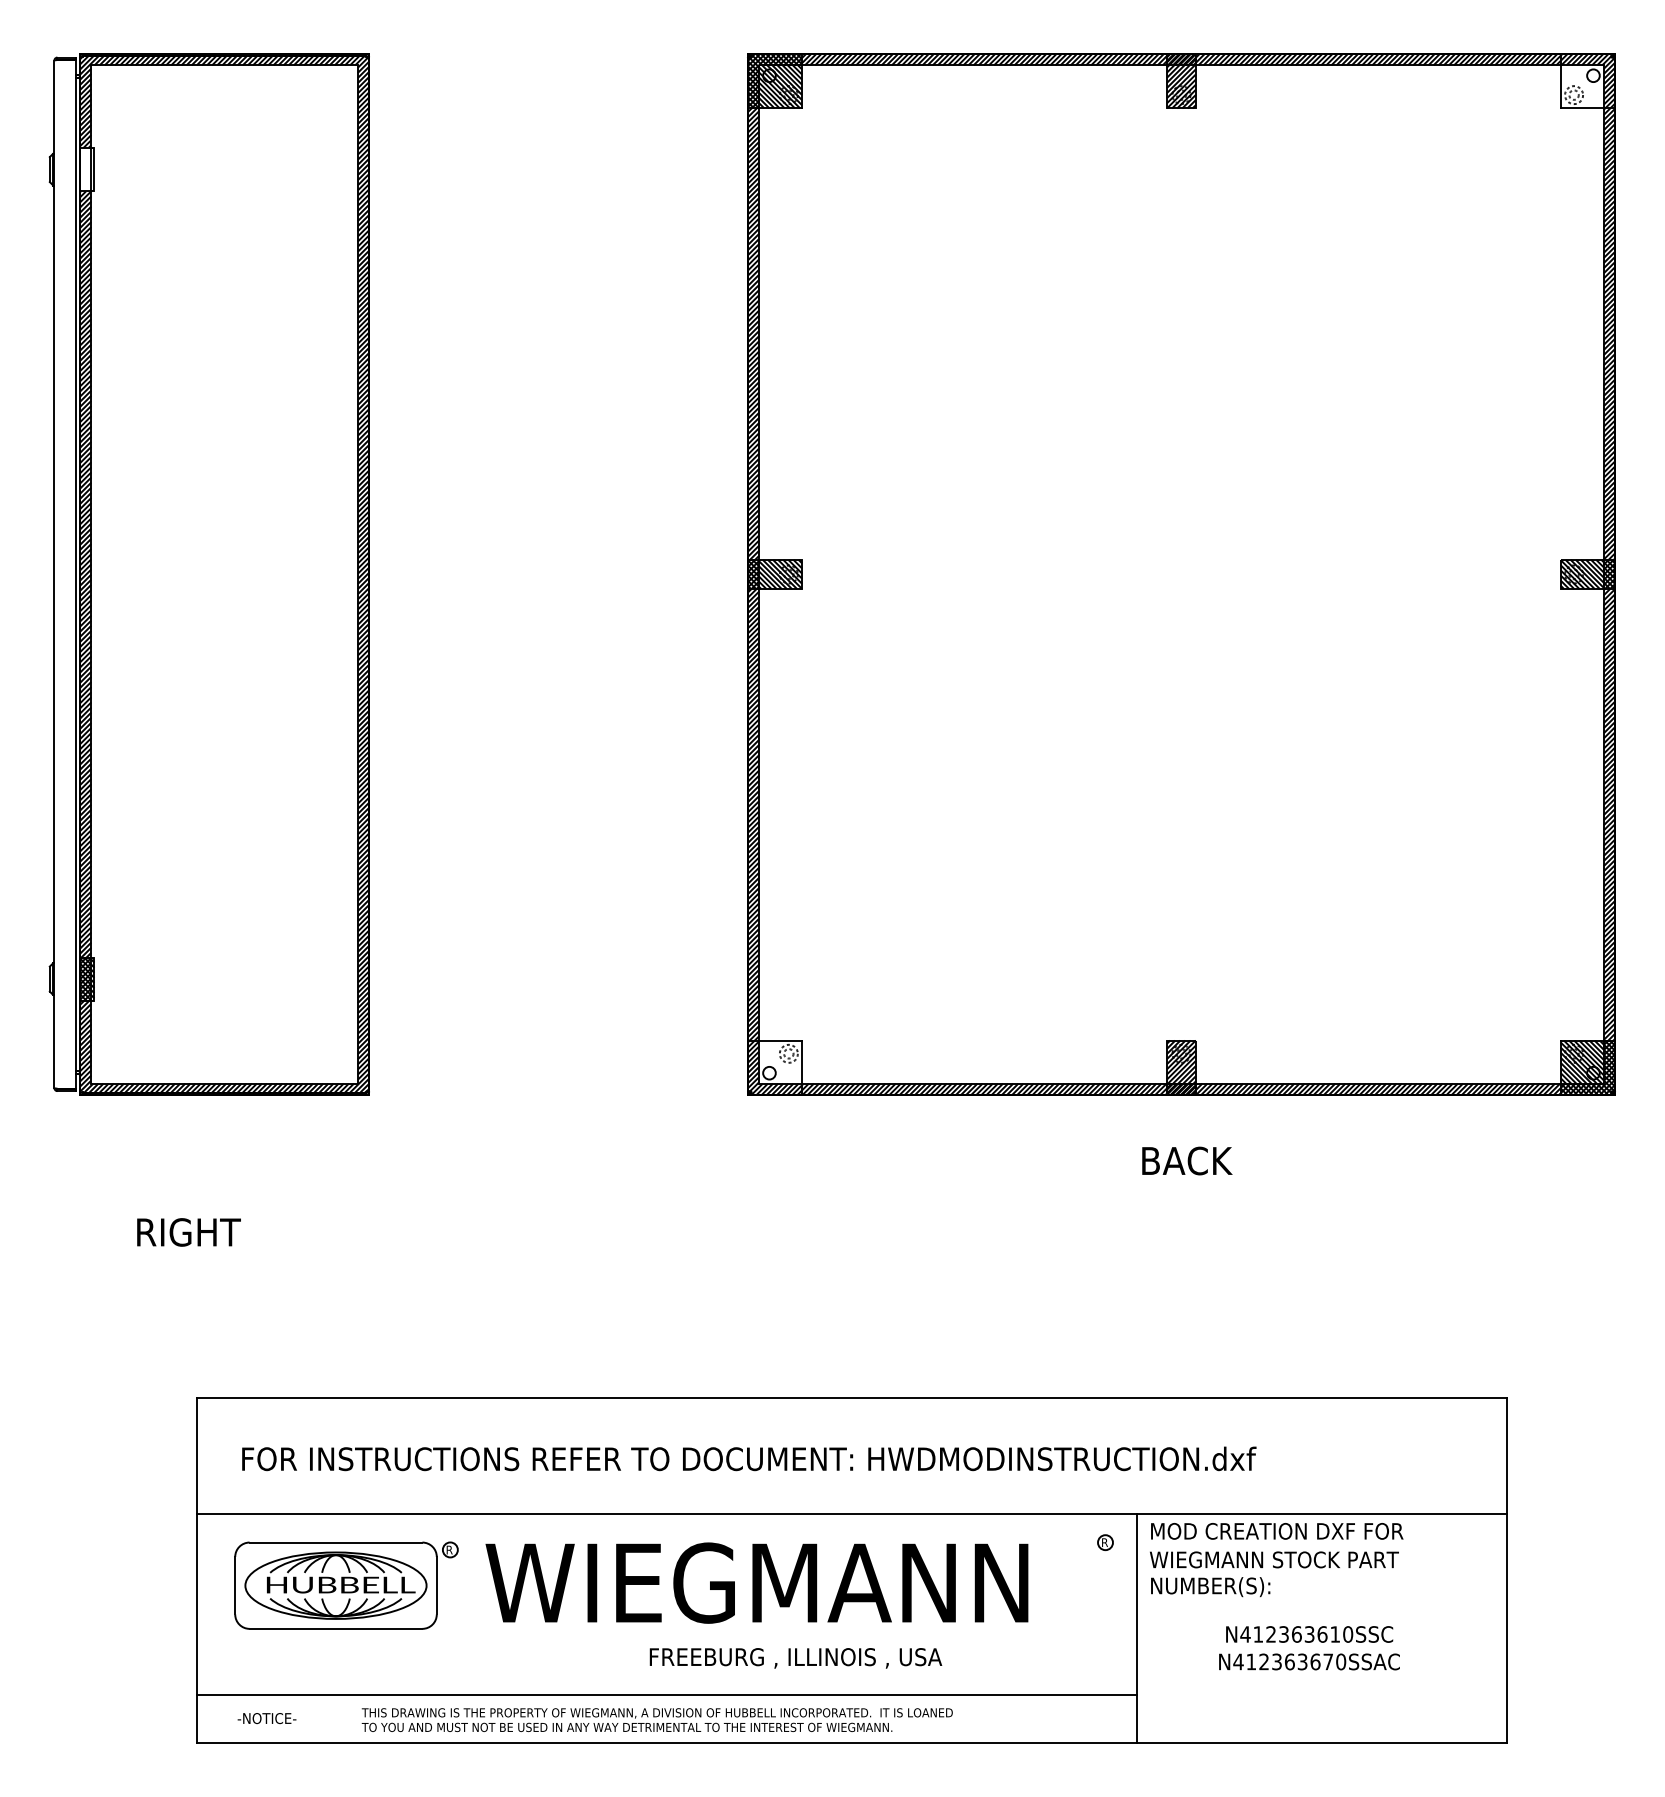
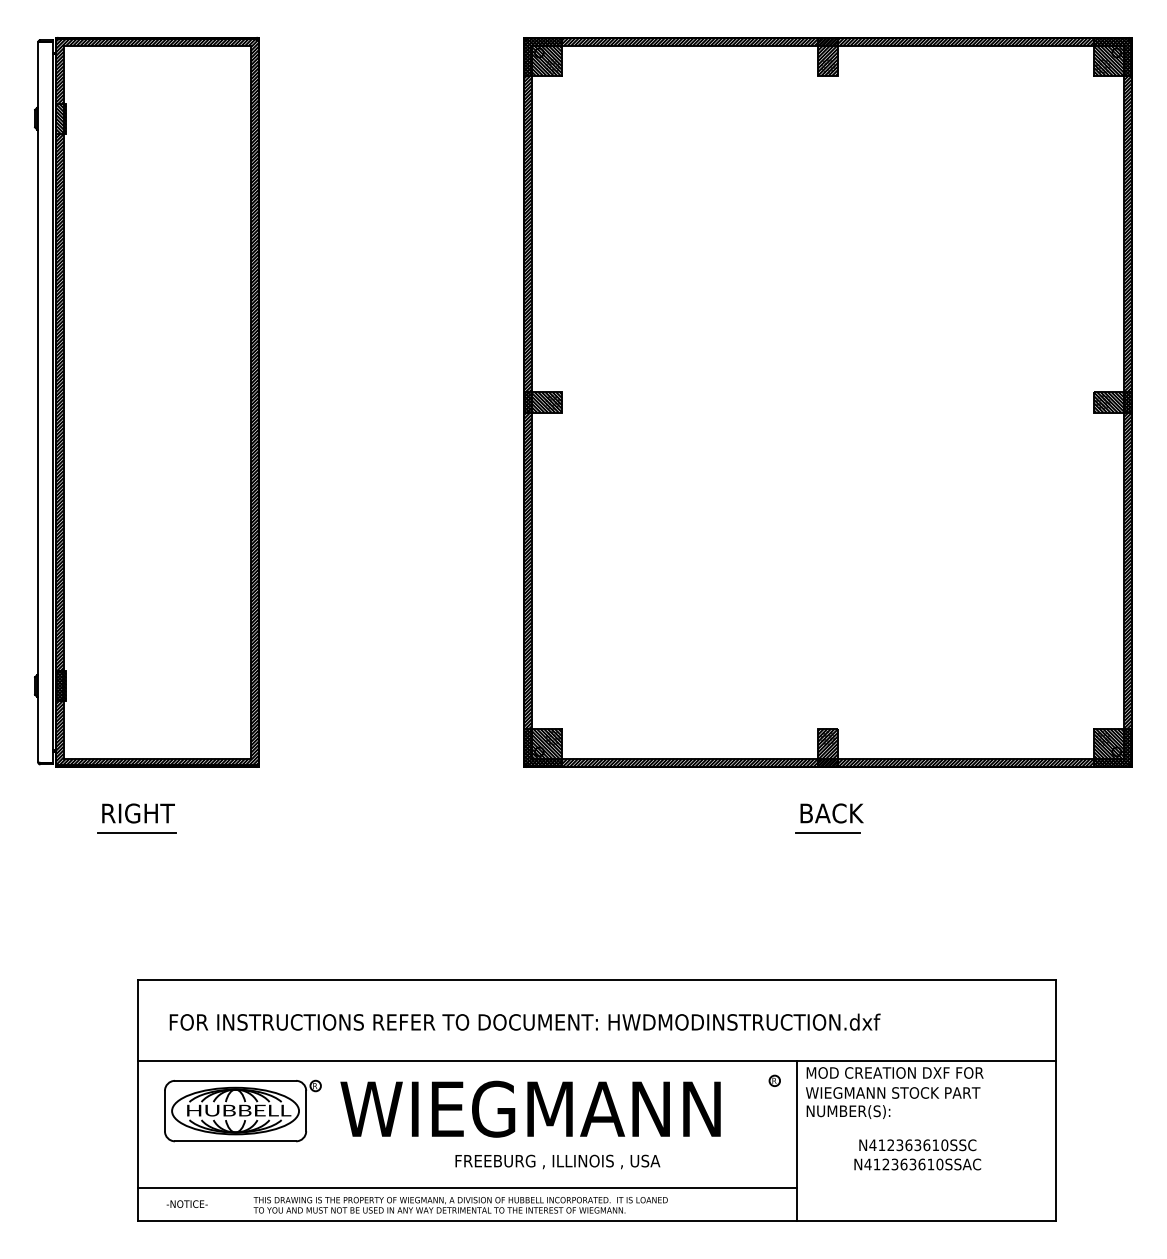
hatch: (1587, 80) -> (1112, 56), added
hatch: (87, 169) -> (61, 118), added
hatch: (775, 1068) -> (543, 748), added
line: (194, 1188) -> (136, 832), added
line: (1180, 1188) -> (827, 832), added
text: (188, 1232) -> (138, 813), moved
text: (1327, 1661) -> (930, 1164), N412363670SSAC -> N412363610SSAC

